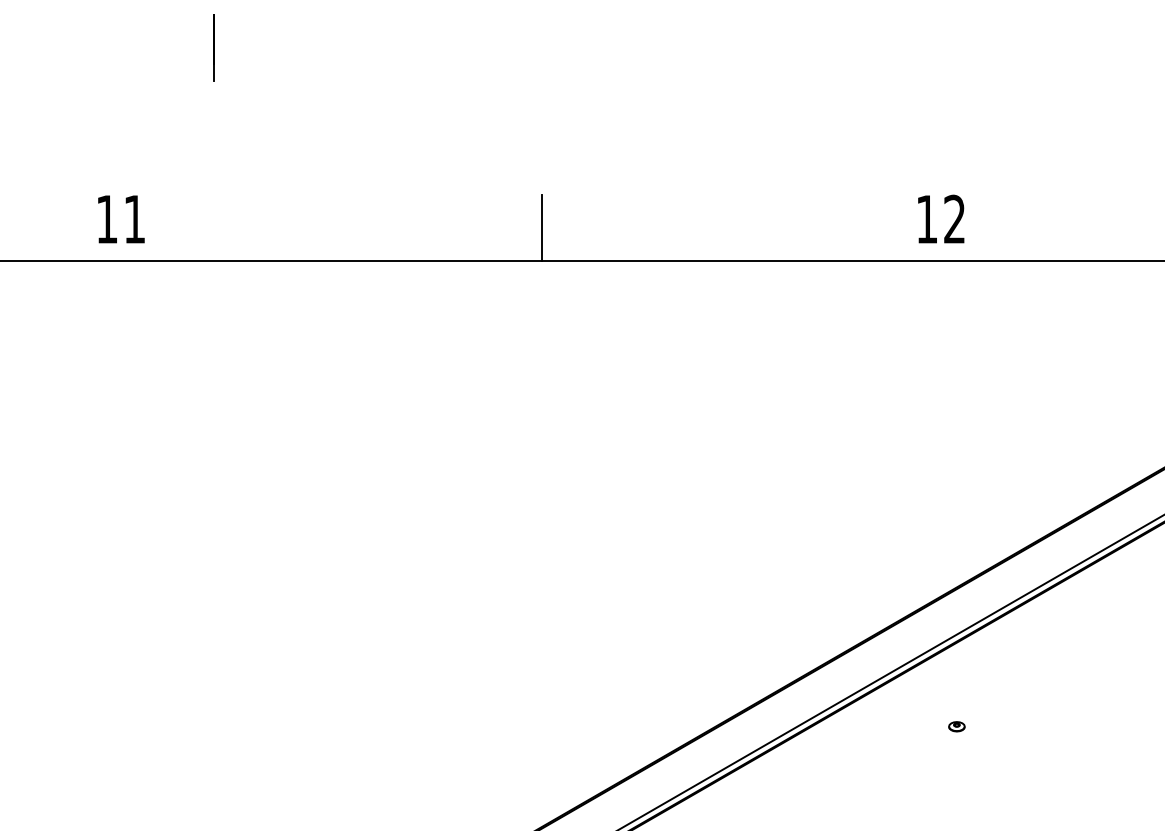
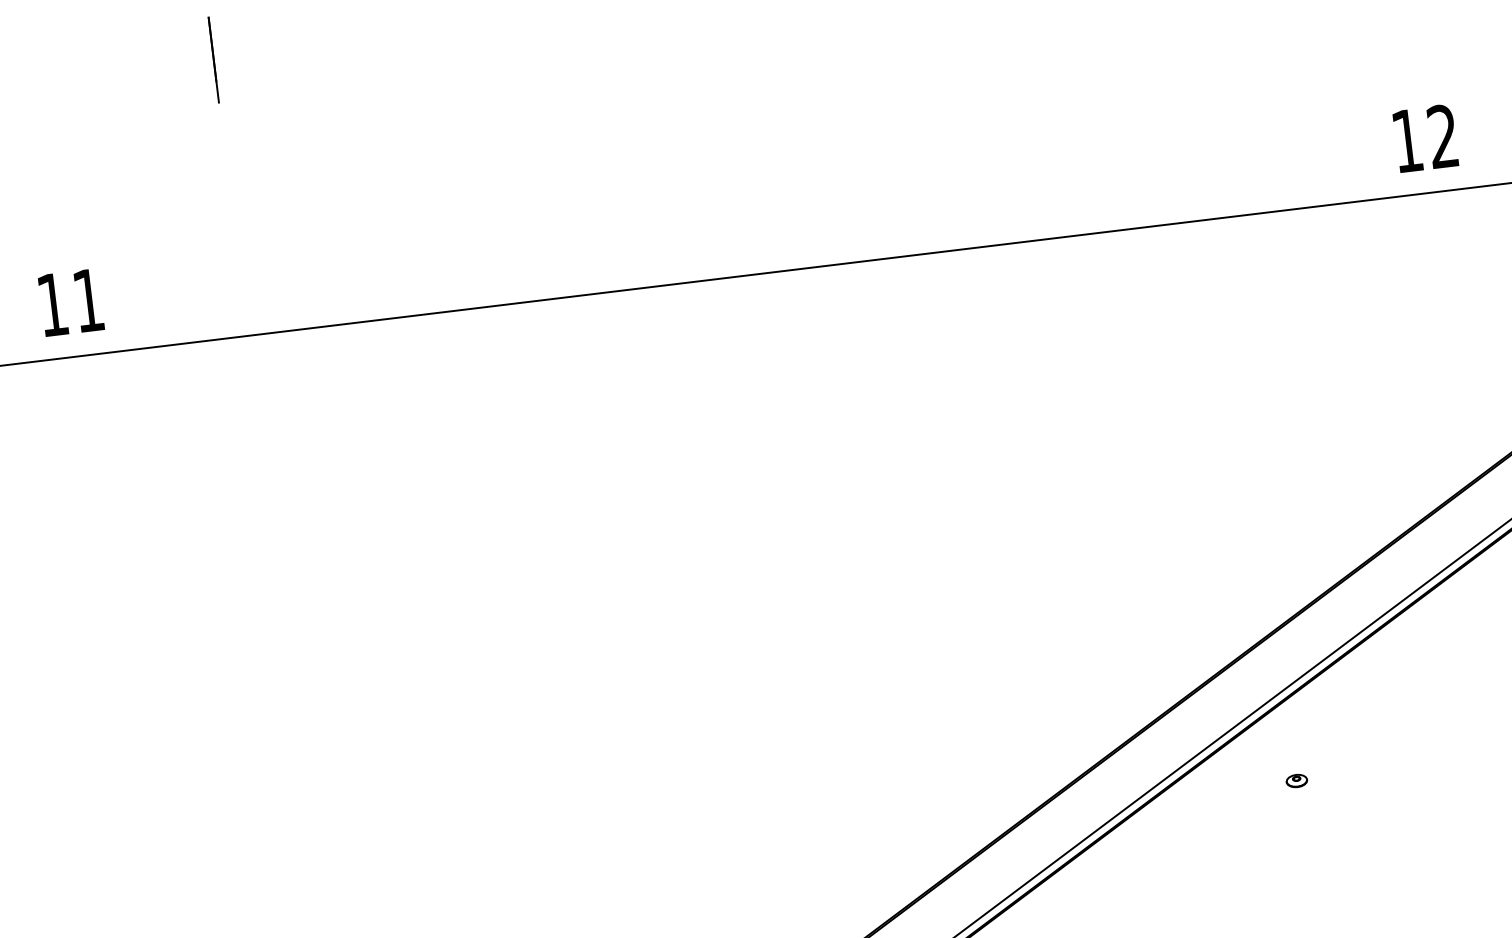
text: (941, 218) -> (1425, 137), moved
text: (121, 219) -> (71, 302), moved
line: (542, 228) -> (666, 242), removed
part: (956, 726) -> (1296, 780), moved

